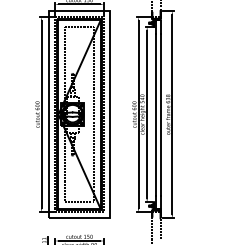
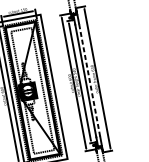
line: (161, 114) -> (89, 80), solid -> dashed

